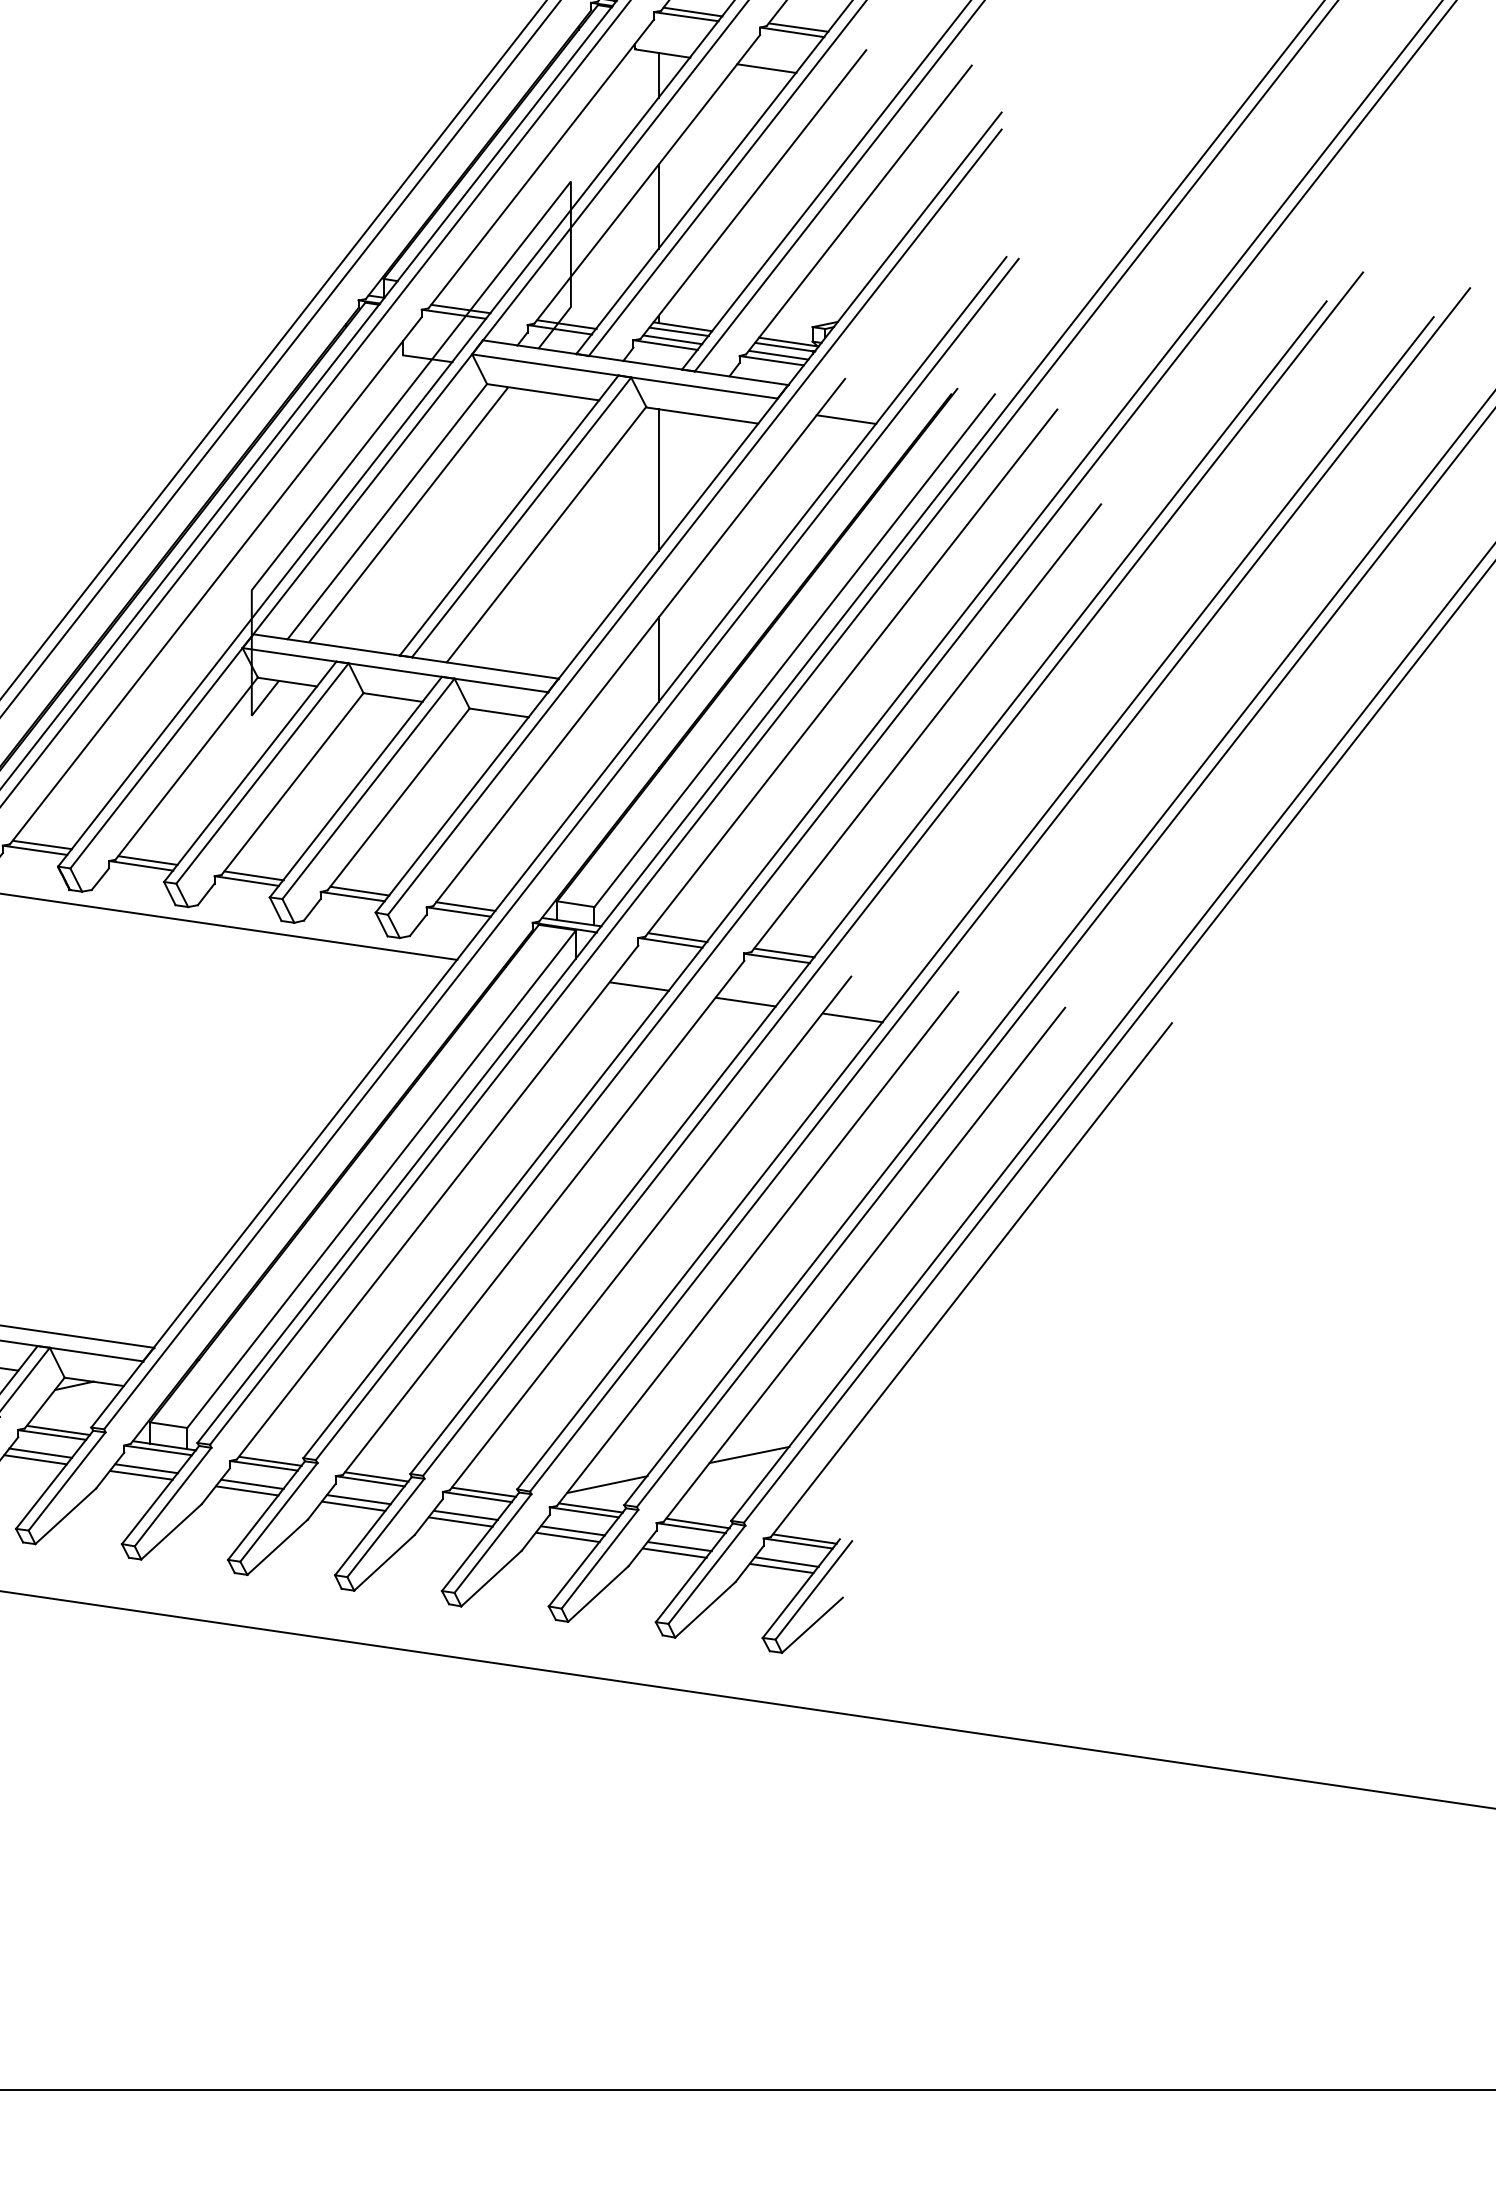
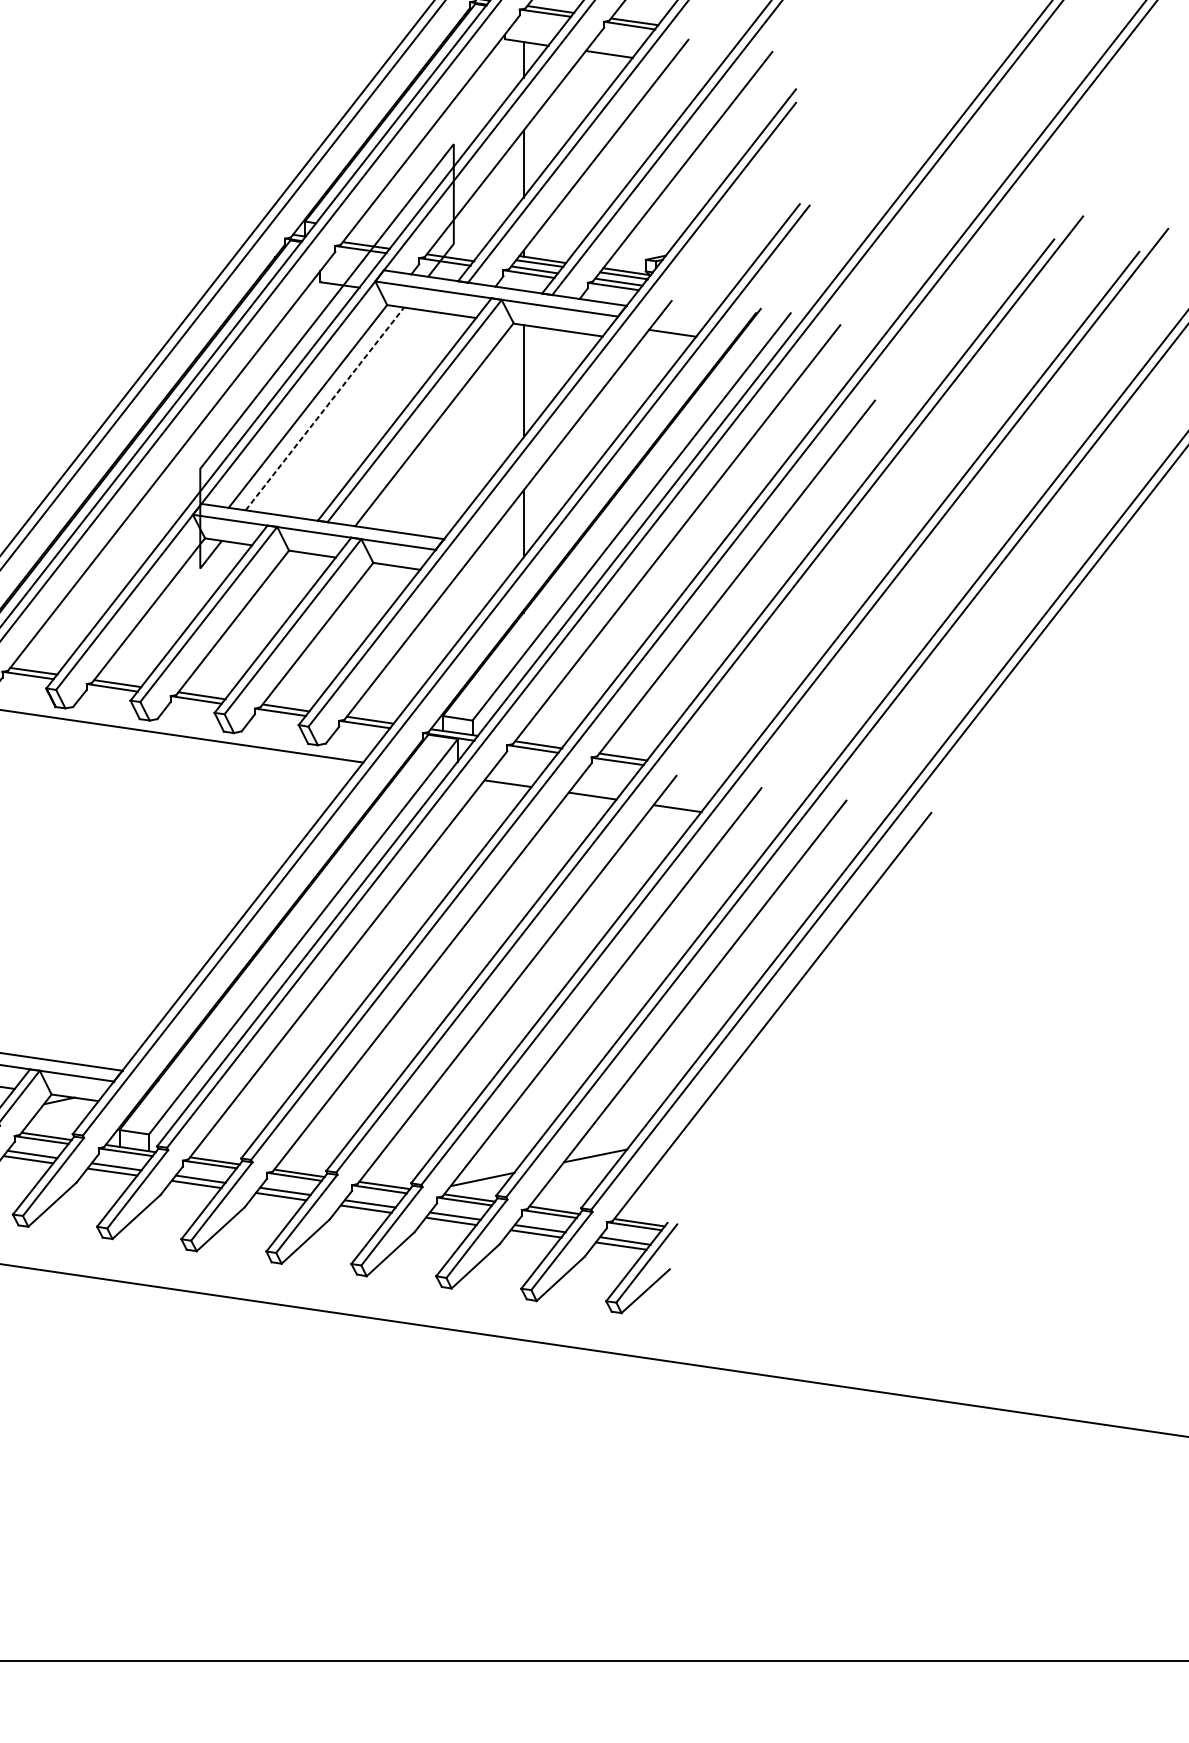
line: (408, 514) -> (324, 408), solid -> dashed

